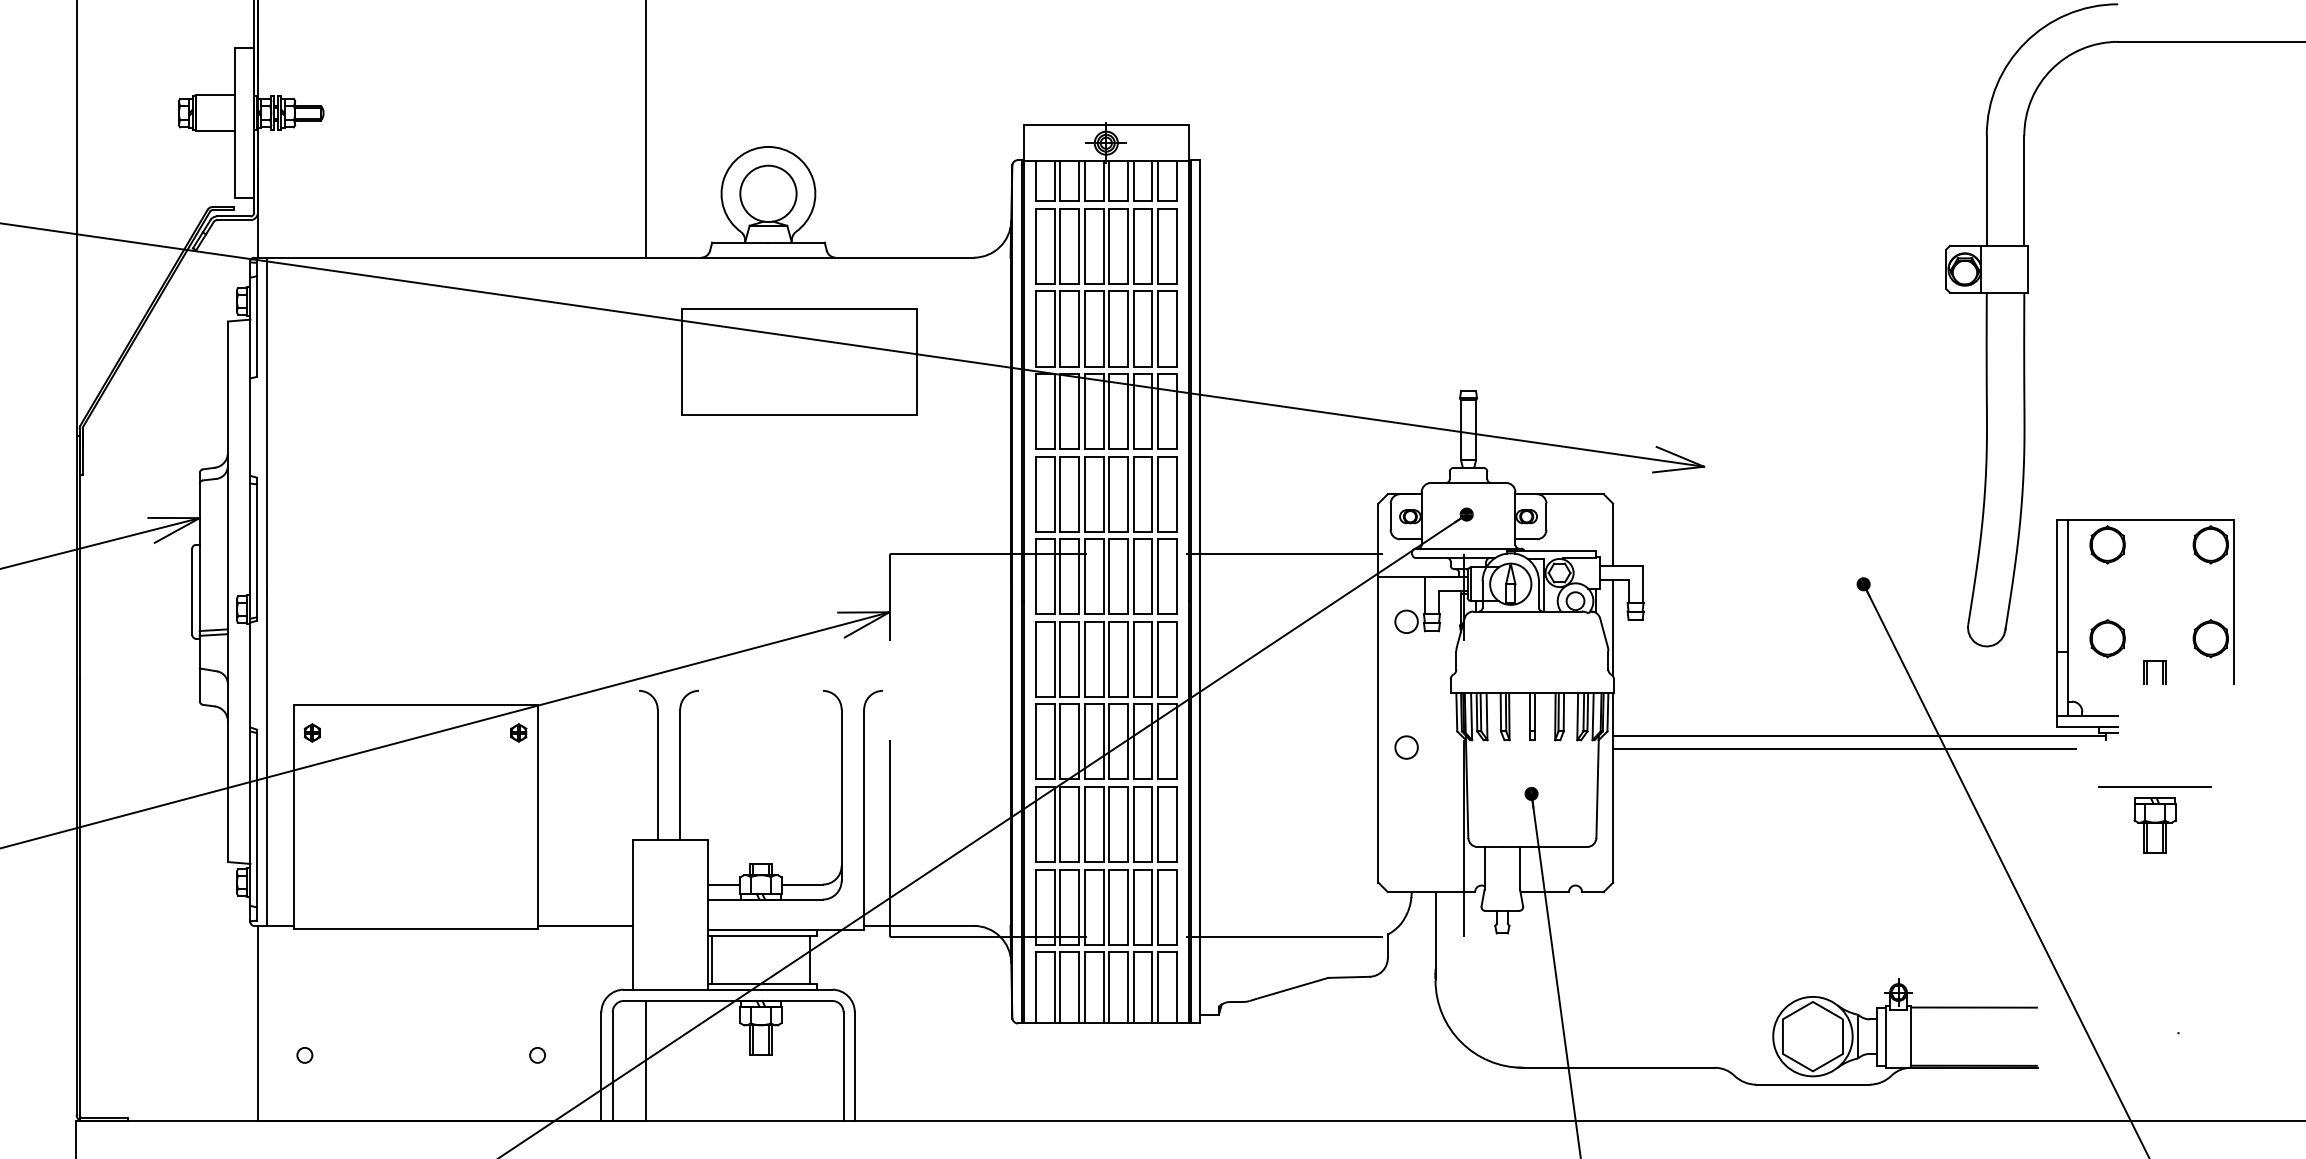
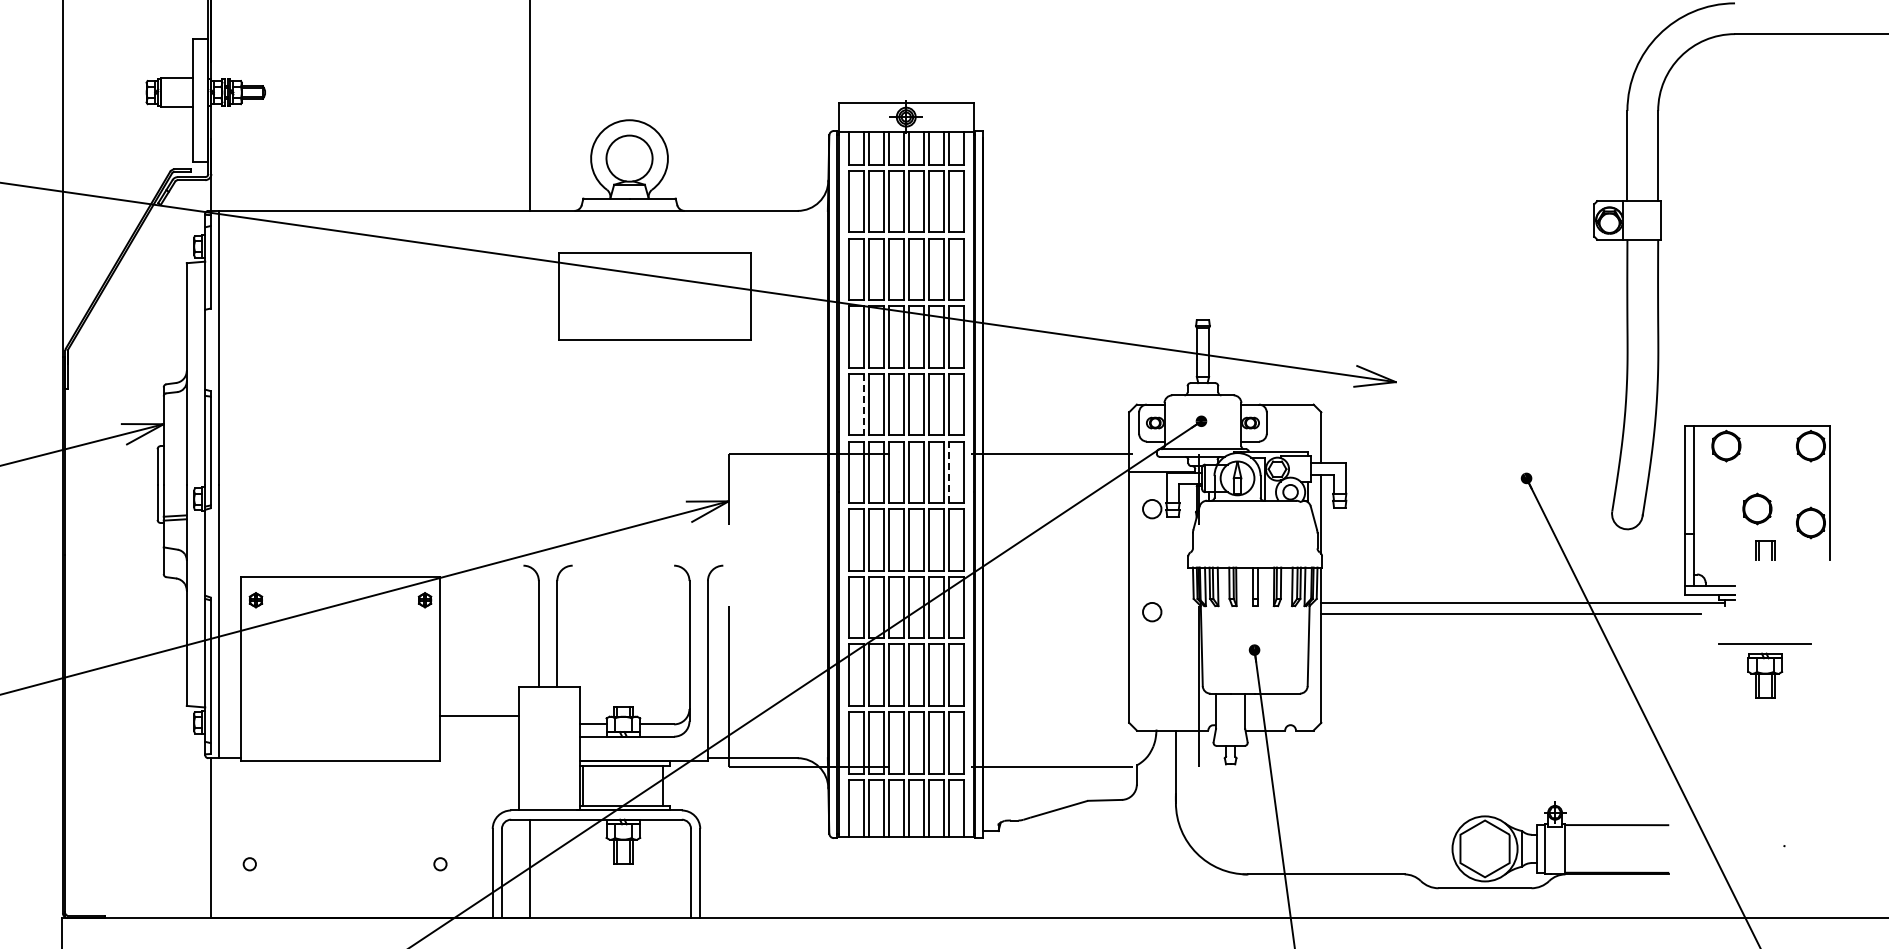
line: (1054, 494) -> (863, 404), solid -> dashed
line: (1157, 577) -> (948, 472), solid -> dashed
part: (2107, 638) -> (1757, 508), moved
line: (585, 926) -> (479, 716), moved

